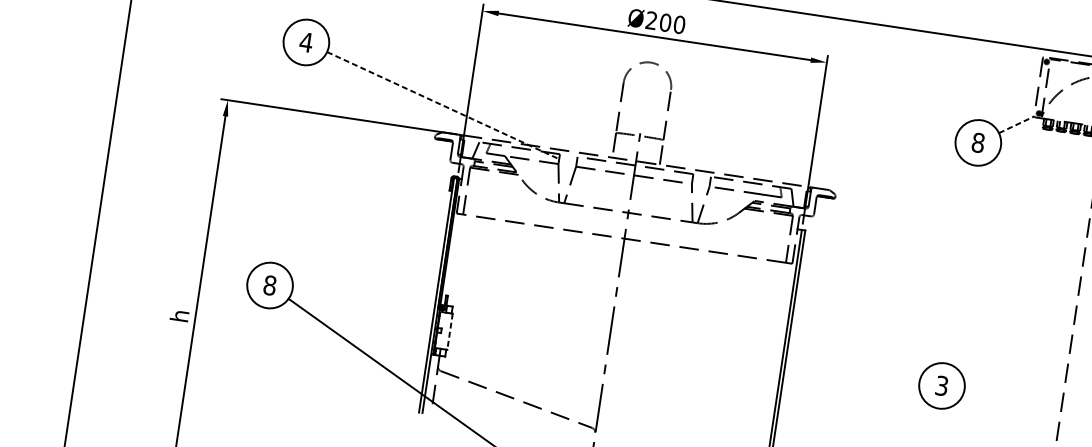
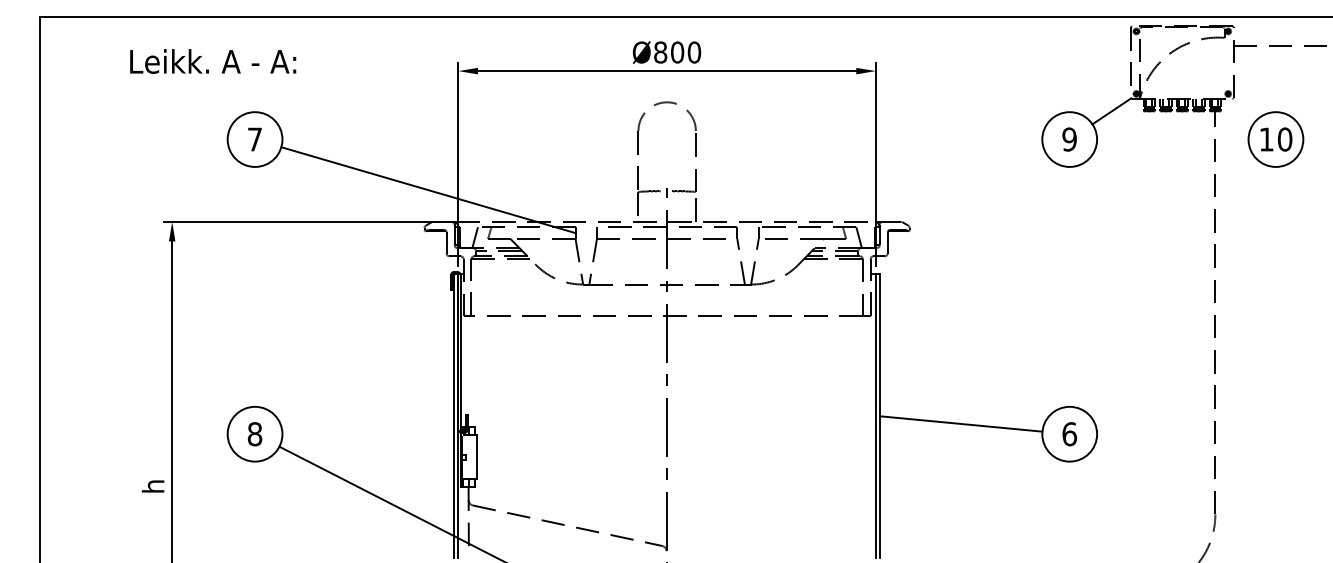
text: (651, 20) -> (660, 52), Ø200 -> Ø800
text: (305, 42) -> (254, 139), 4 -> 7
line: (443, 105) -> (428, 190), dashed -> solid
line: (1017, 125) -> (1112, 111), dashed -> solid
text: (978, 142) -> (1069, 139), 8 -> 9
line: (449, 332) -> (476, 457), dashed -> solid
line: (854, 363) -> (961, 423), added
text: (941, 386) -> (1069, 434), 3 -> 6

